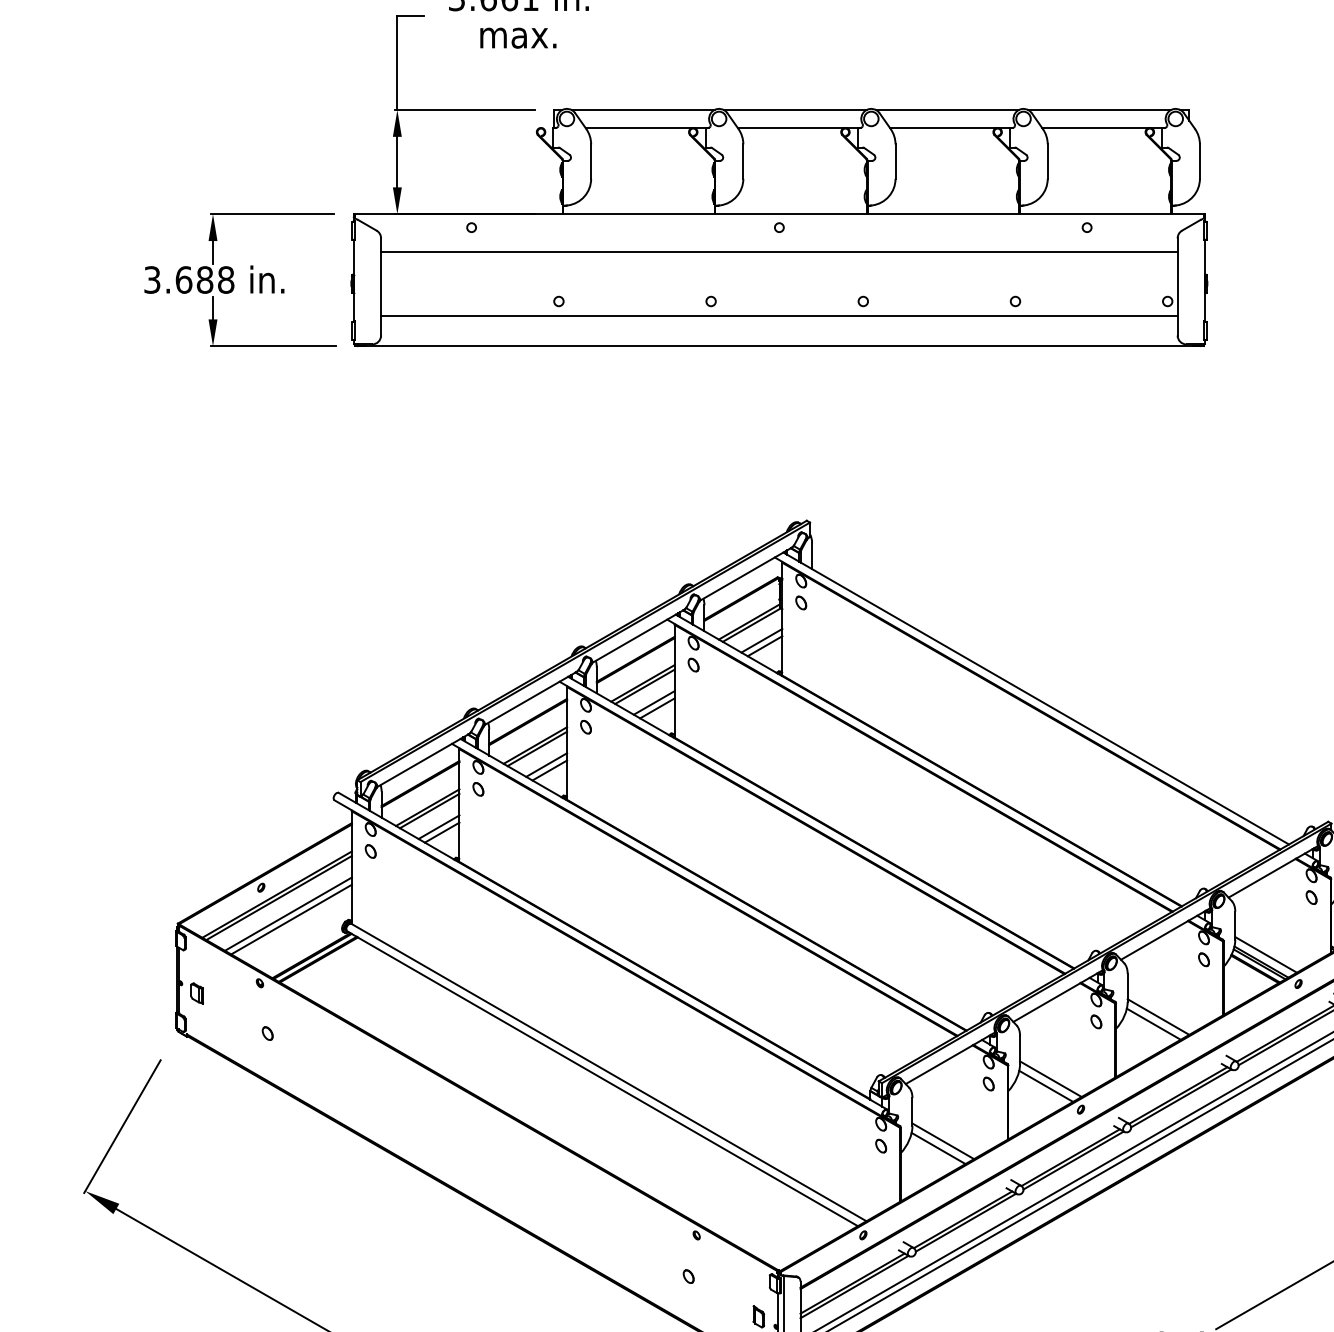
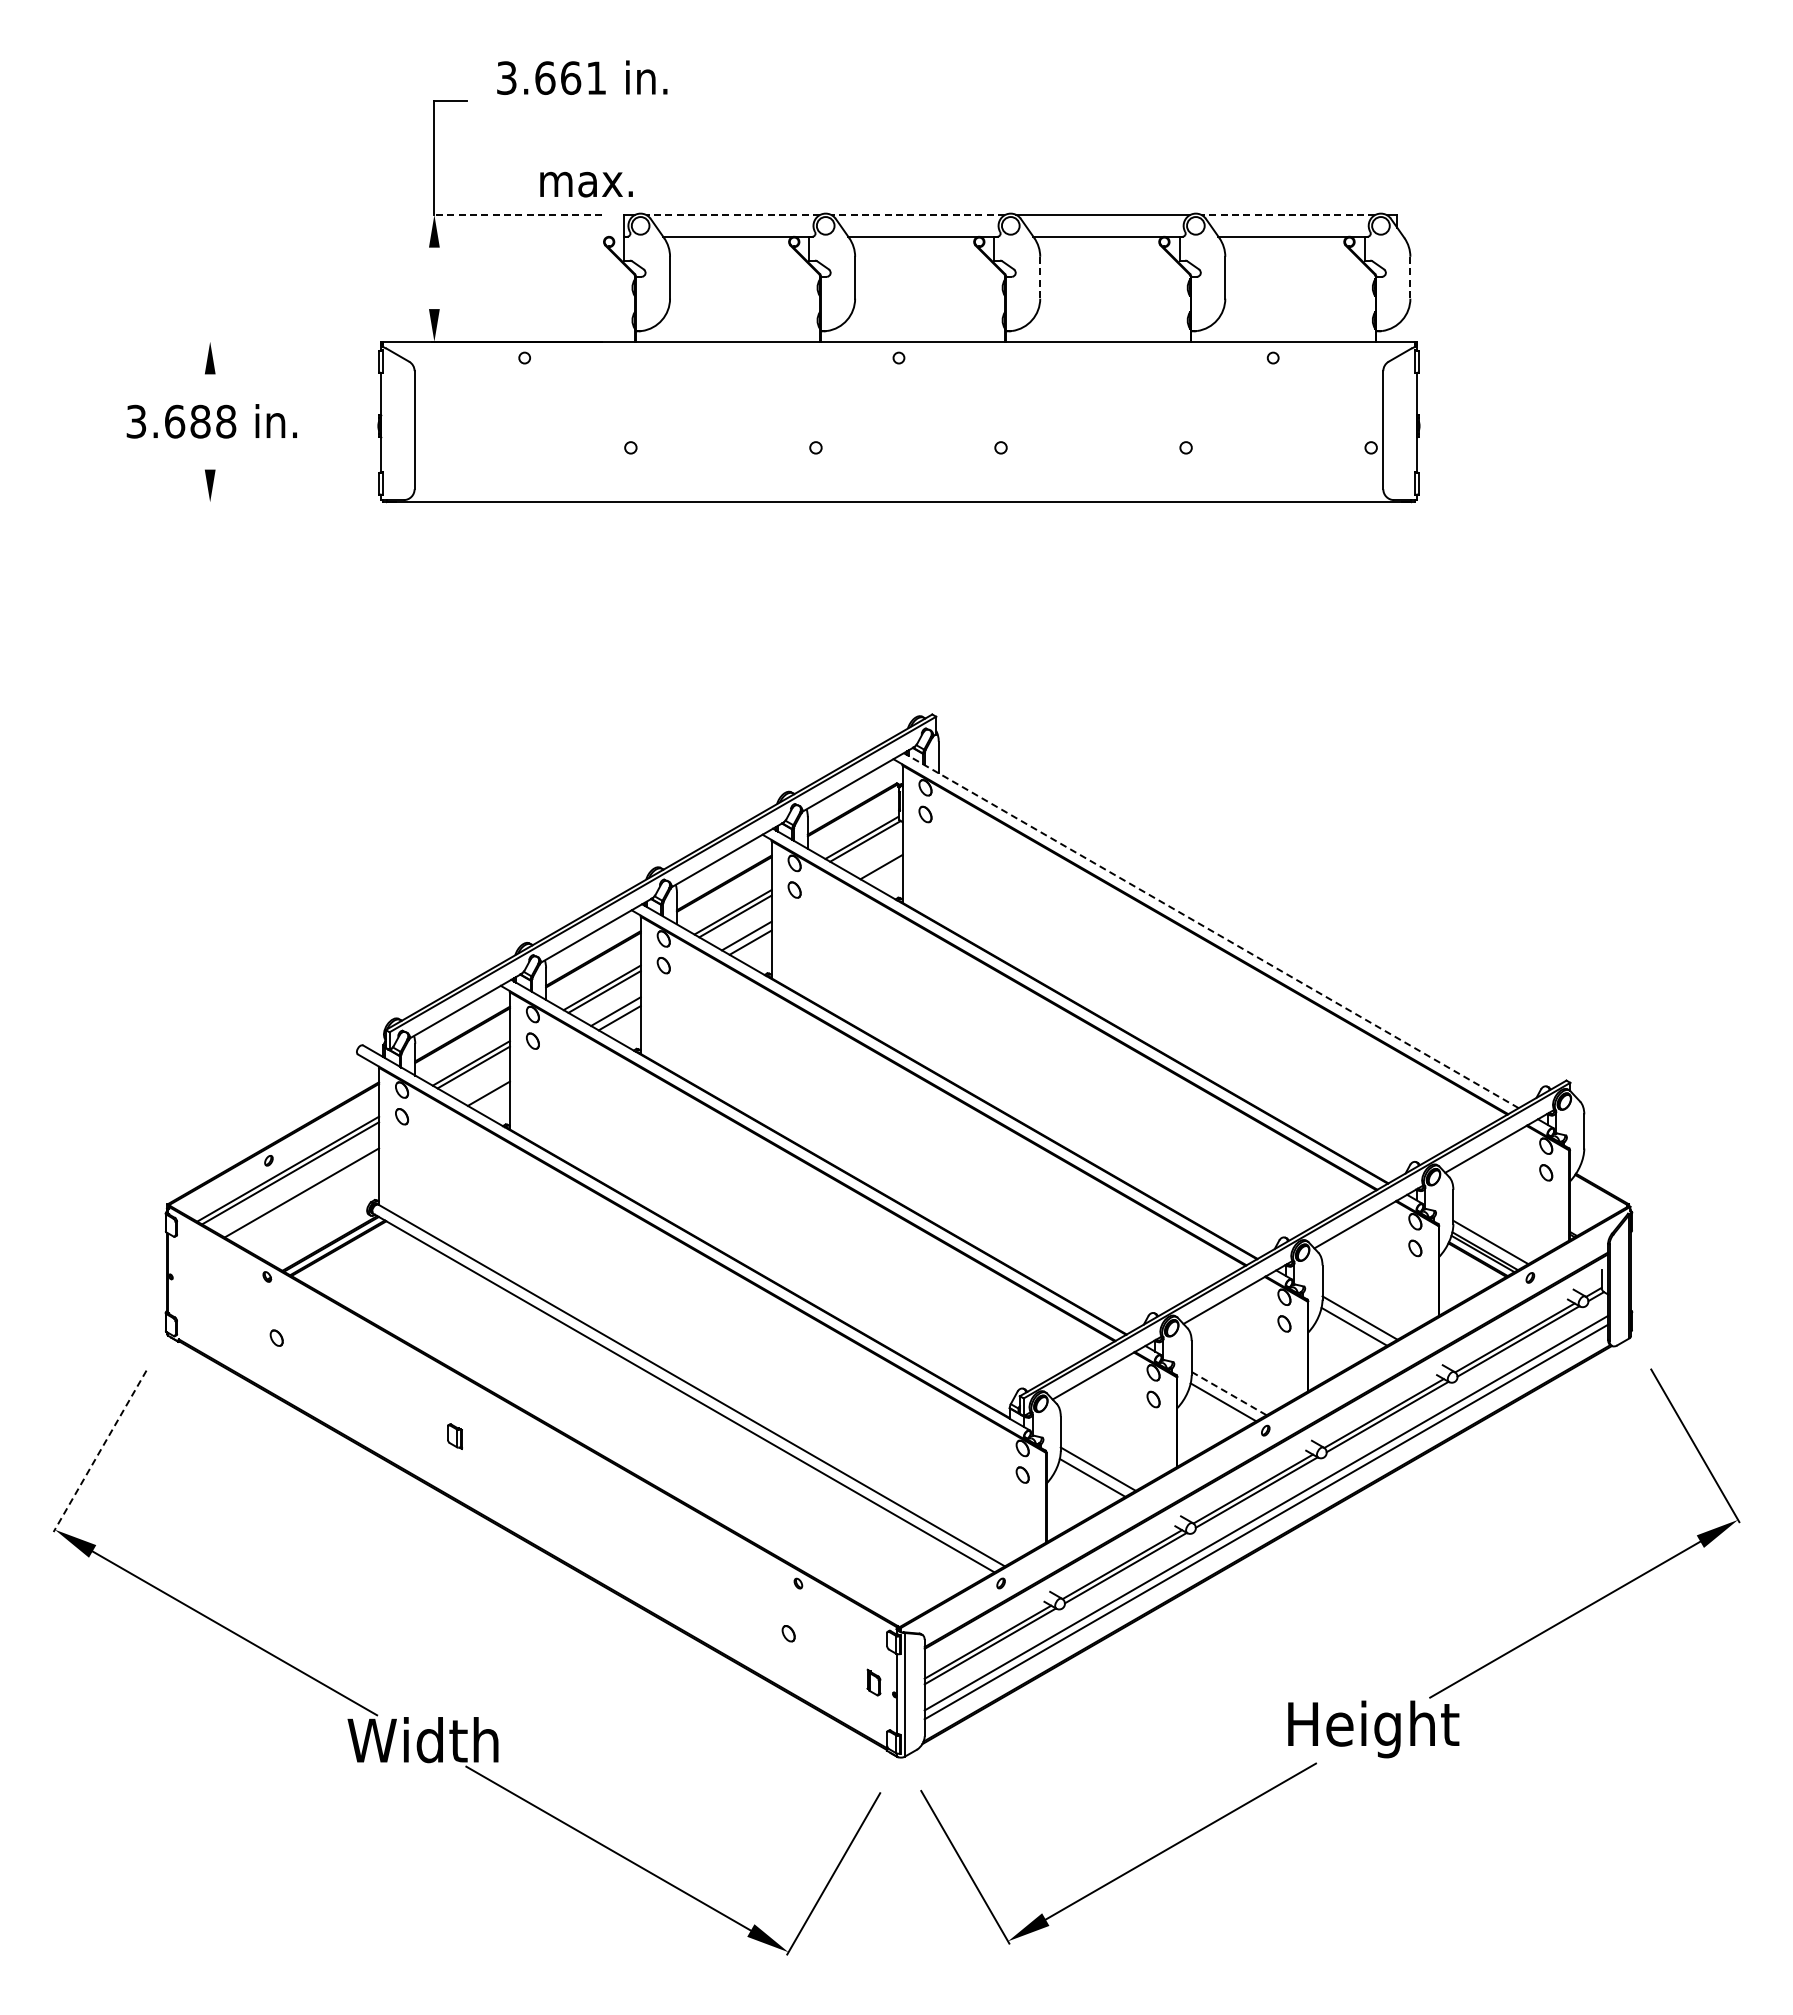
text: (518, 38) -> (586, 184), moved
line: (464, 109) -> (516, 214), solid -> dashed
line: (643, 109) -> (733, 214), solid -> dashed
line: (795, 109) -> (918, 214), solid -> dashed
line: (1099, 109) -> (1288, 214), solid -> dashed
line: (895, 161) -> (1040, 277), solid -> dashed
line: (1200, 161) -> (1410, 277), solid -> dashed
line: (397, 162) -> (434, 278), removed
line: (272, 214) -> (282, 341), removed
line: (213, 251) -> (210, 387), removed
line: (778, 251) -> (898, 387), removed
line: (213, 307) -> (210, 455), removed
line: (778, 315) -> (898, 464), removed
line: (273, 346) -> (283, 502), removed
line: (761, 640) -> (877, 860), removed
line: (1035, 698) -> (1210, 930), solid -> dashed
line: (438, 826) -> (484, 1086), removed
line: (291, 919) -> (305, 1199), removed
part: (196, 993) -> (454, 1436), moved
line: (1051, 1079) -> (1229, 1393), solid -> dashed
line: (121, 1126) -> (99, 1451), solid -> dashed

